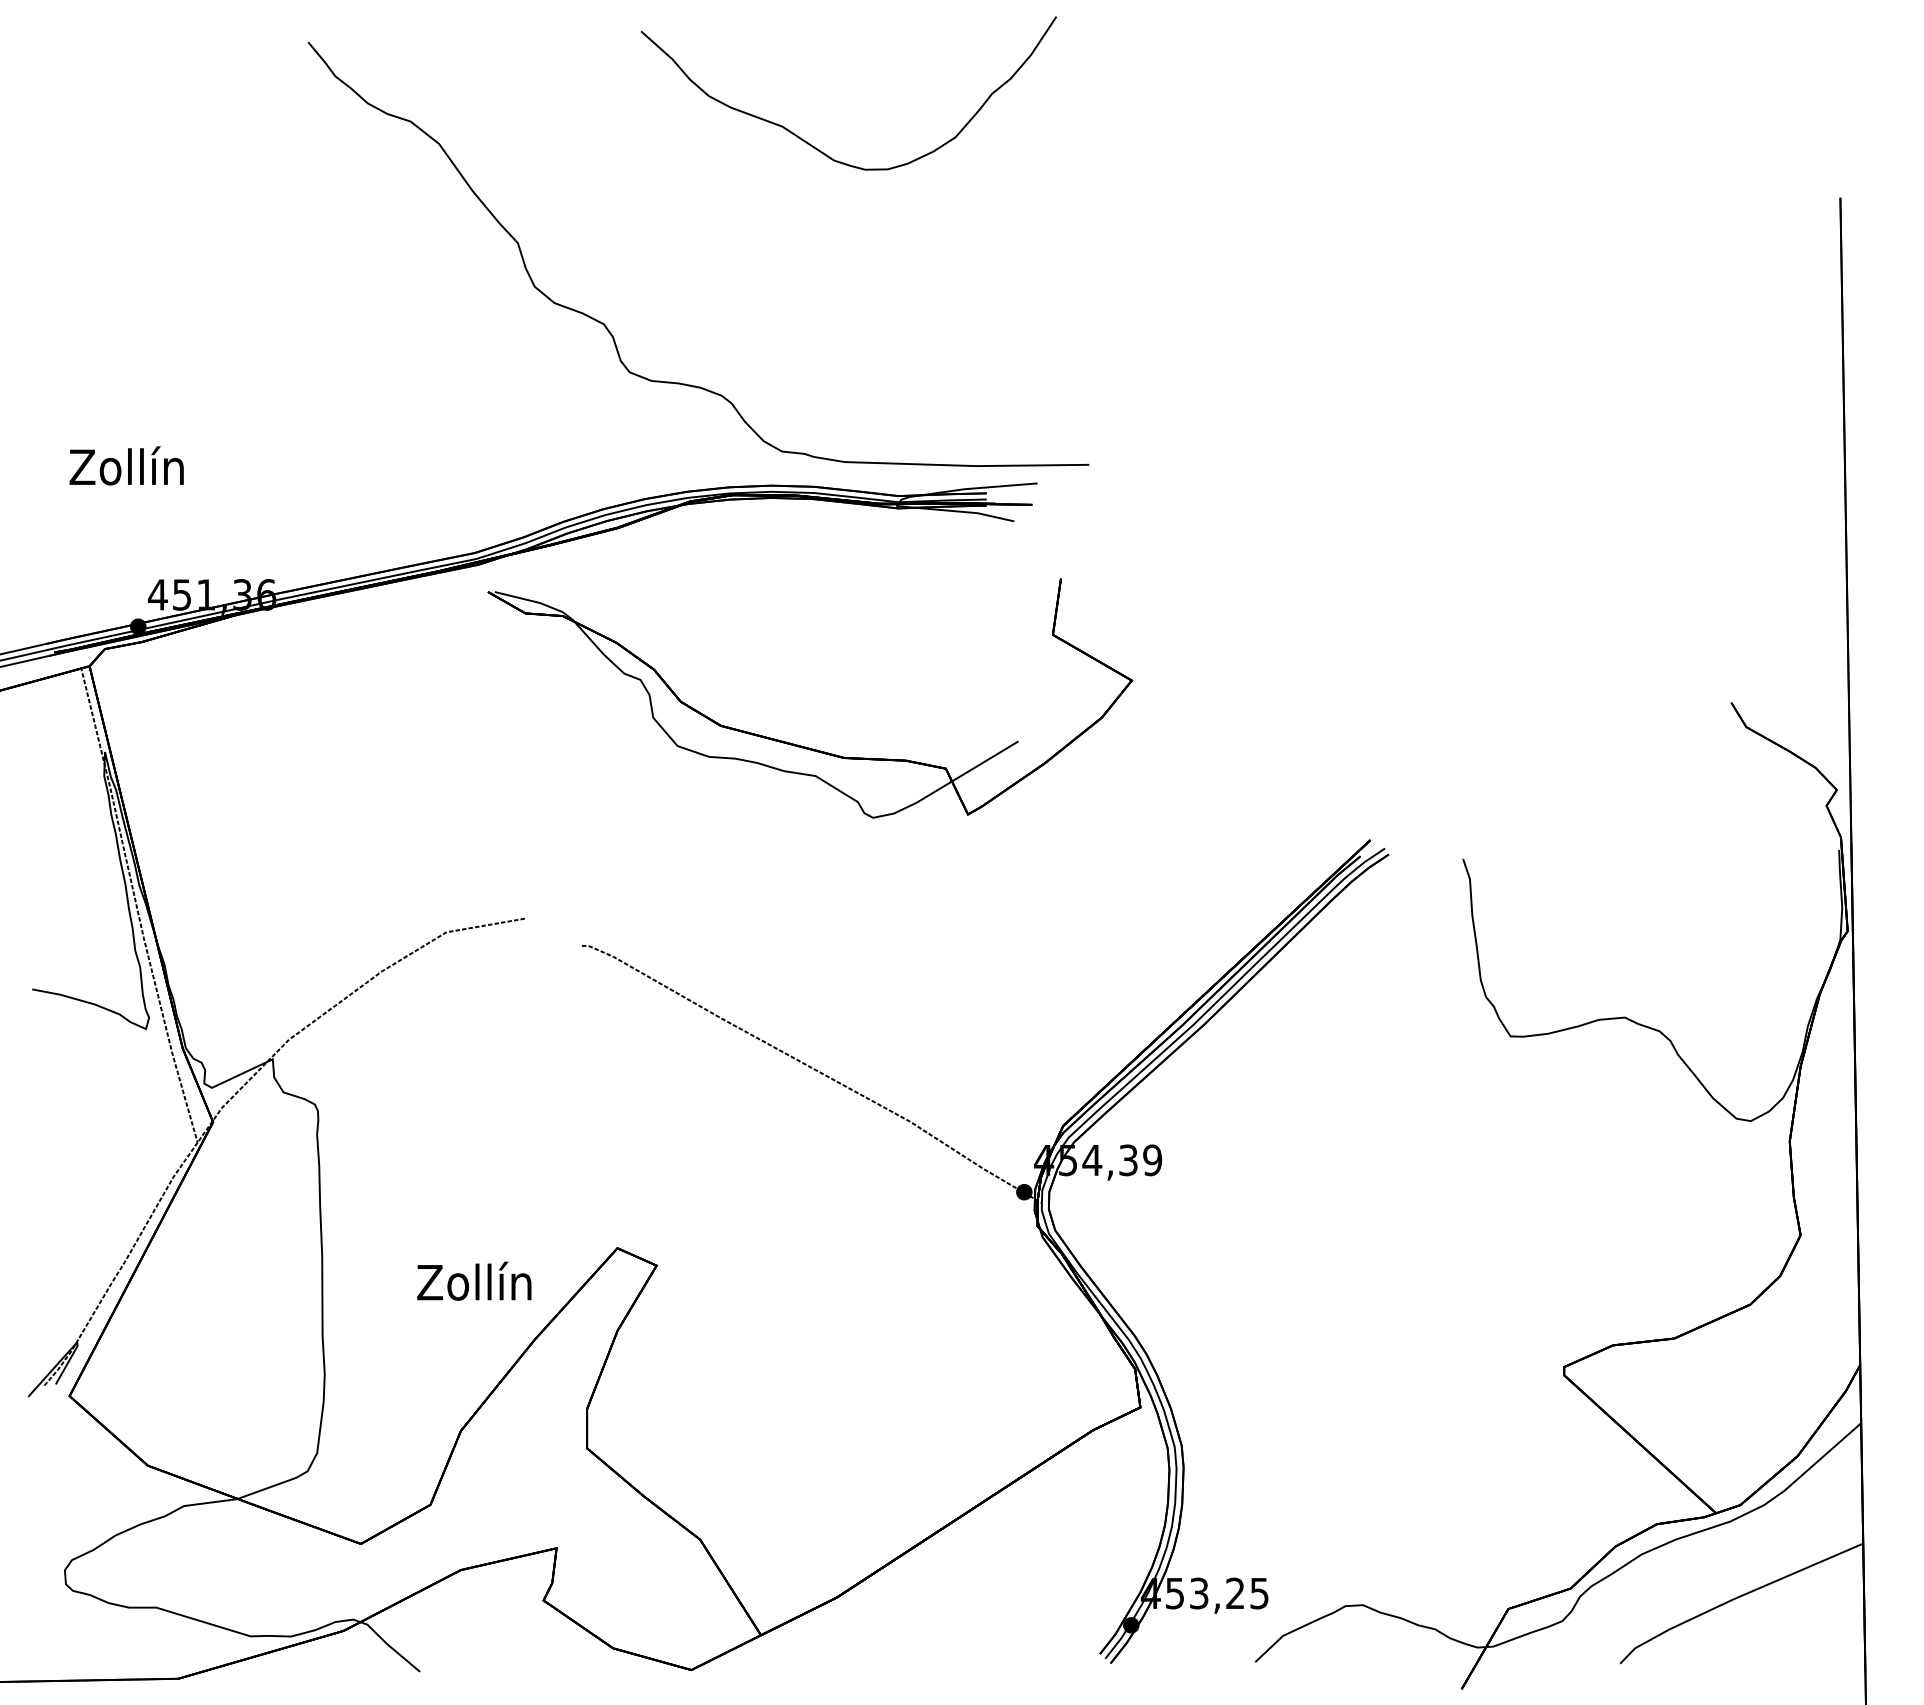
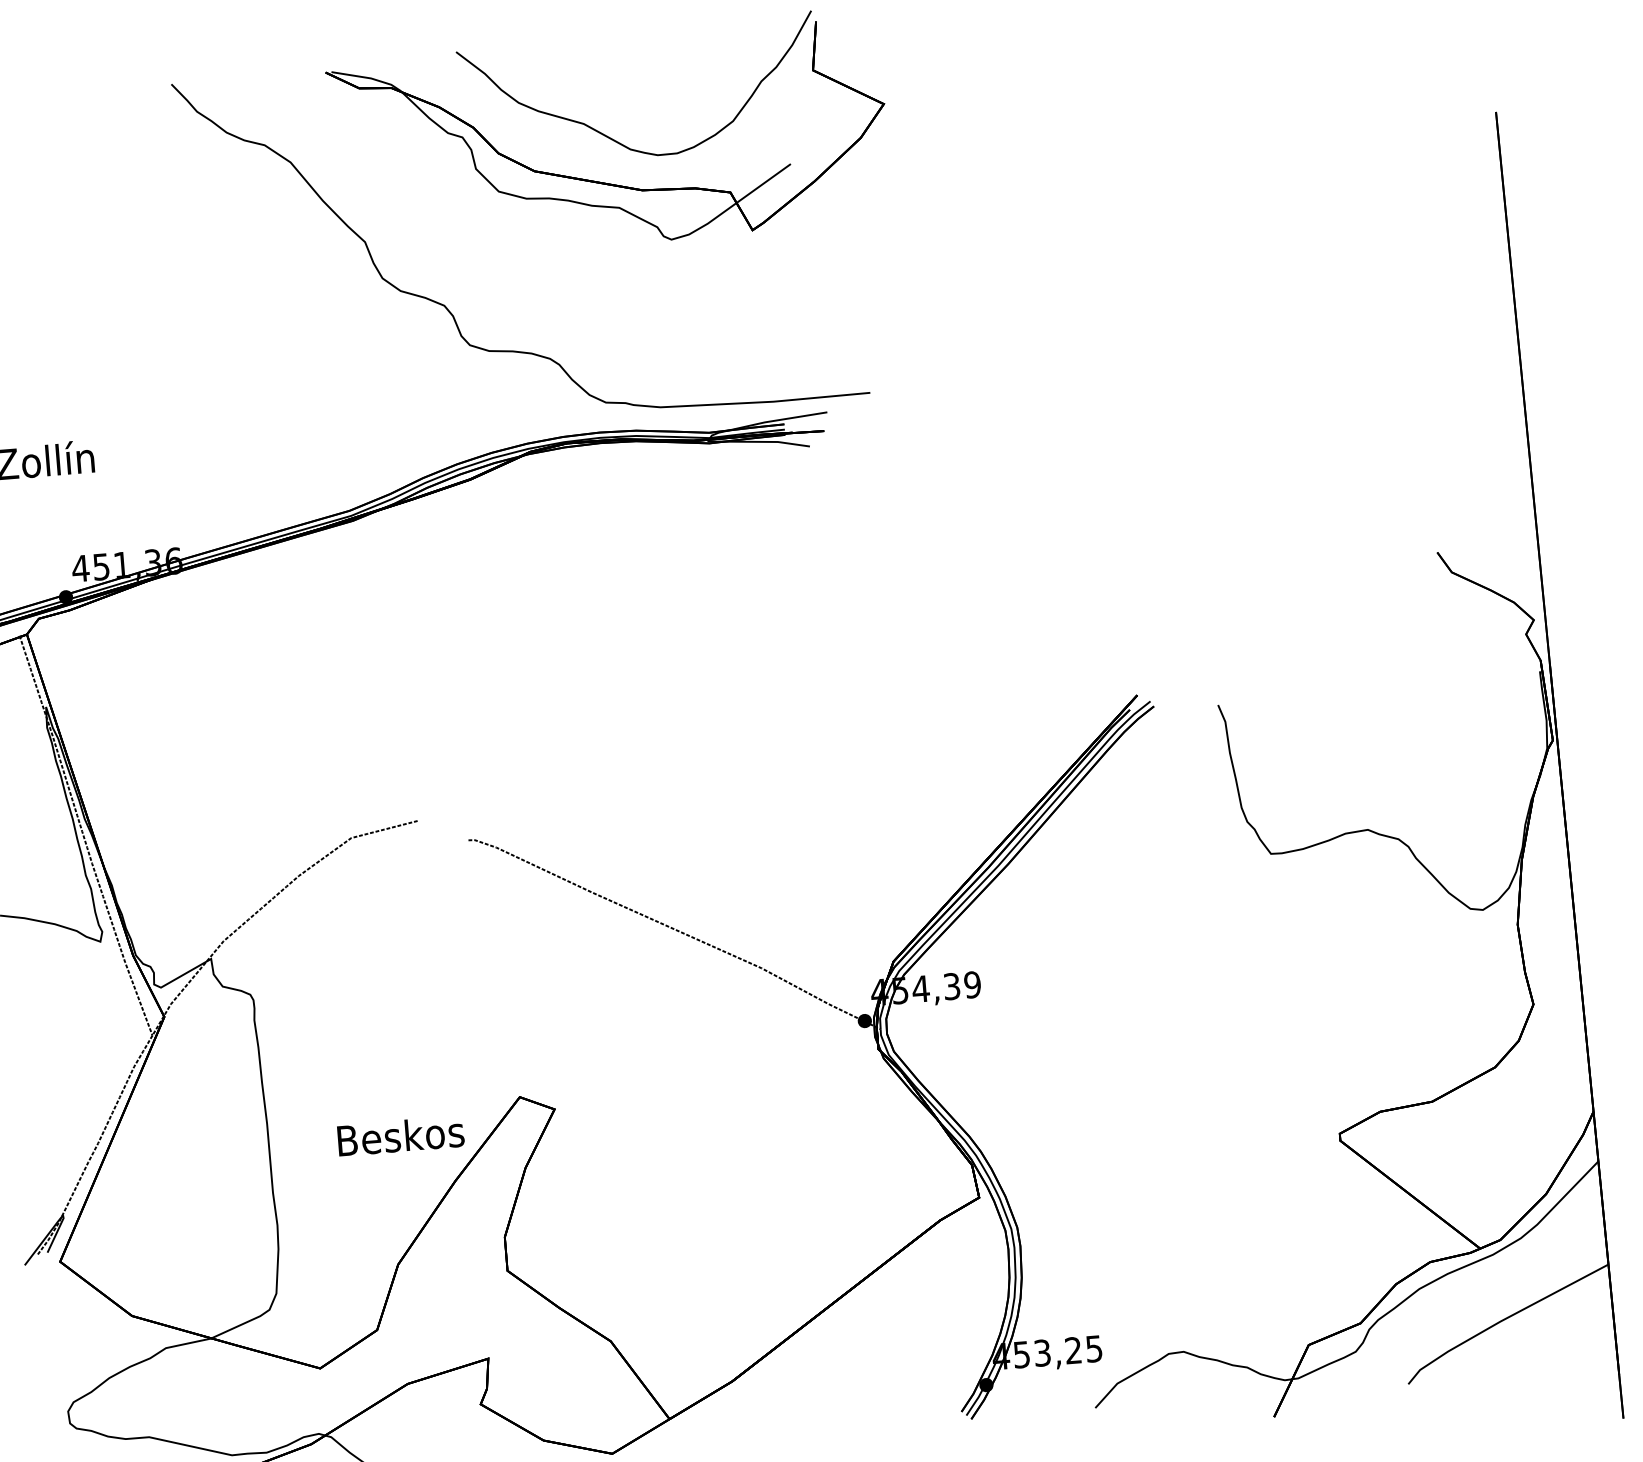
part: (797, 744) -> (601, 181), moved
text: (475, 1280) -> (400, 1134), Zollín -> Beskos

